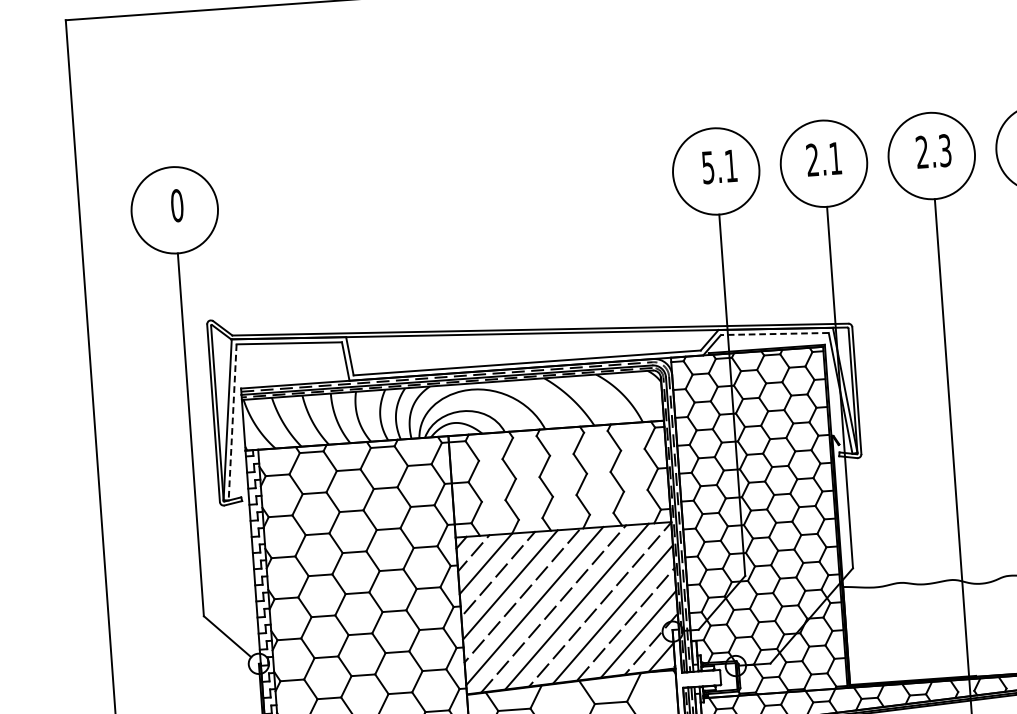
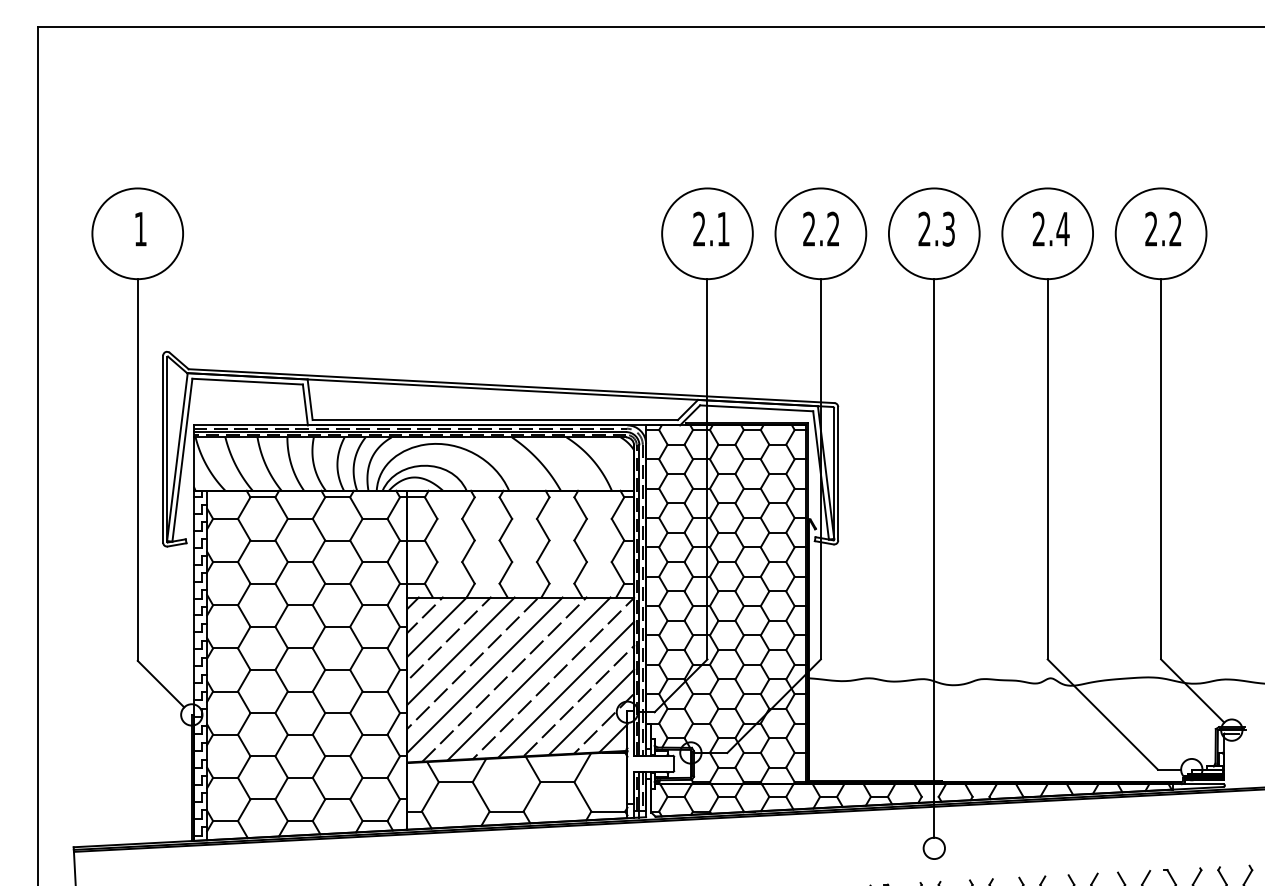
text: (835, 157) -> (833, 228), 2.1 -> 2.2
text: (708, 166) -> (699, 228), 5.1 -> 2.1
text: (177, 205) -> (140, 228), 0 -> 1
line: (774, 334) -> (756, 408), dashed -> solid
line: (232, 422) -> (182, 460), dashed -> solid

